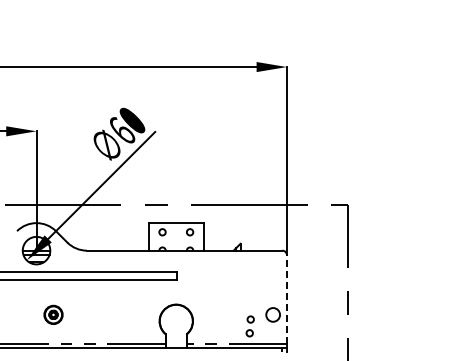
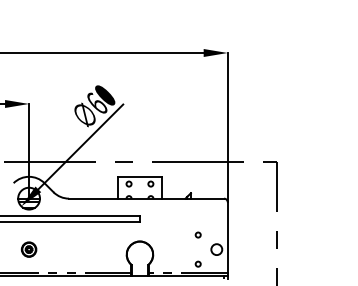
line: (286, 299) -> (227, 237), dashed -> solid
part: (53, 314) -> (29, 249), moved
circle: (250, 319) -> (198, 235), moved

